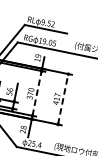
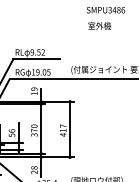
line: (37, 93) -> (41, 128), dashed -> solid
line: (63, 99) -> (70, 129), dashed -> solid

